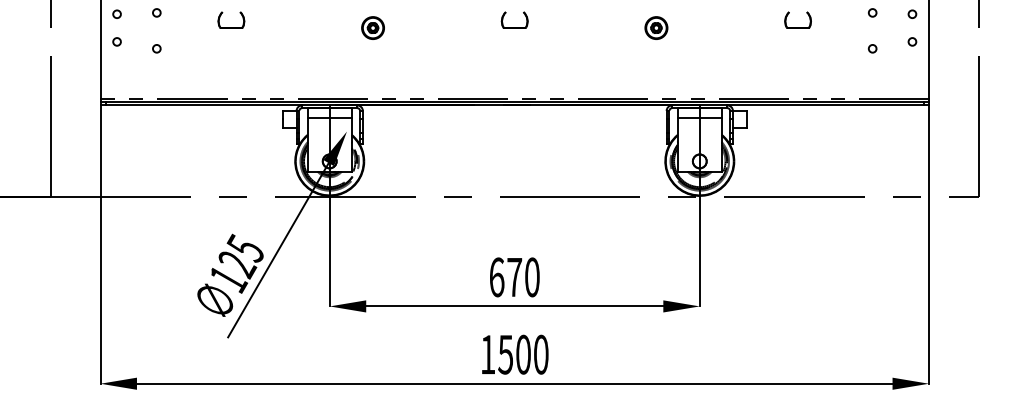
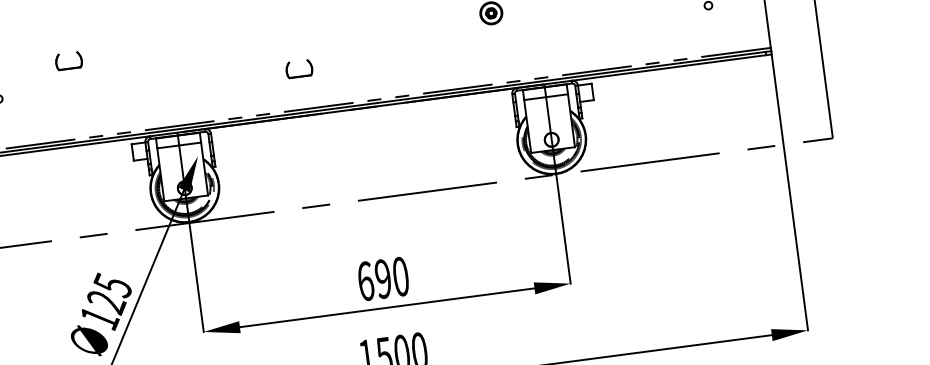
part: (372, 27) -> (209, 49), removed
part: (514, 27) -> (299, 76), moved
text: (514, 277) -> (383, 279), 670 -> 690

